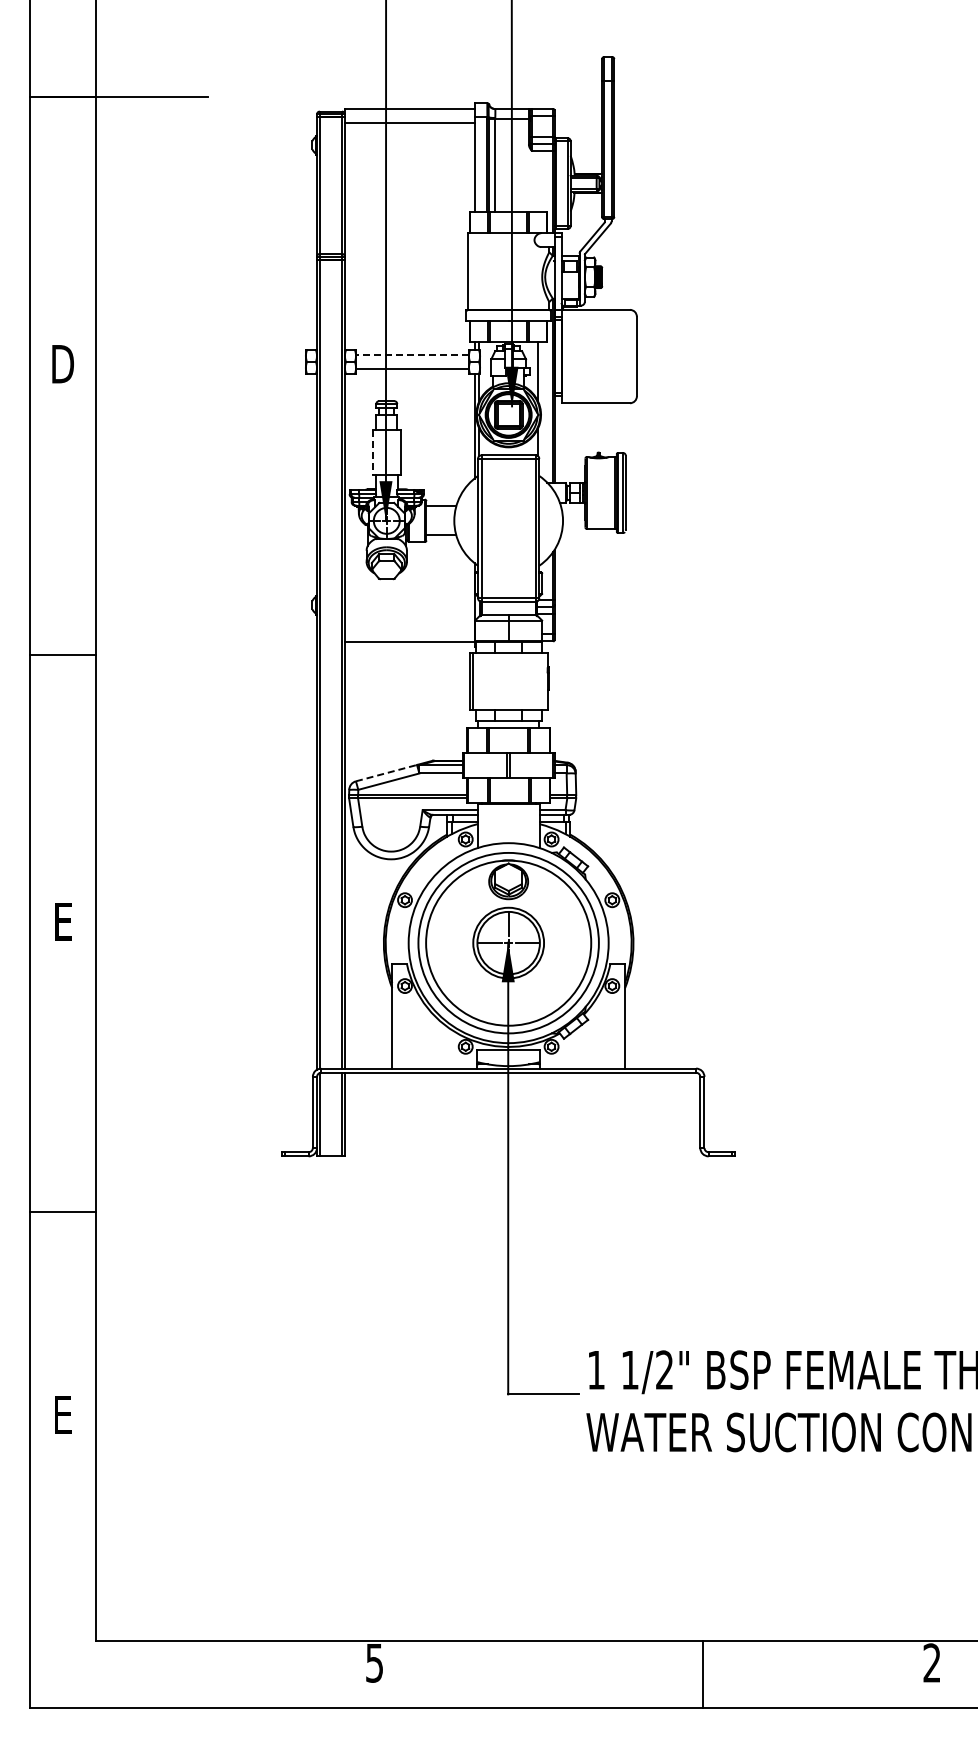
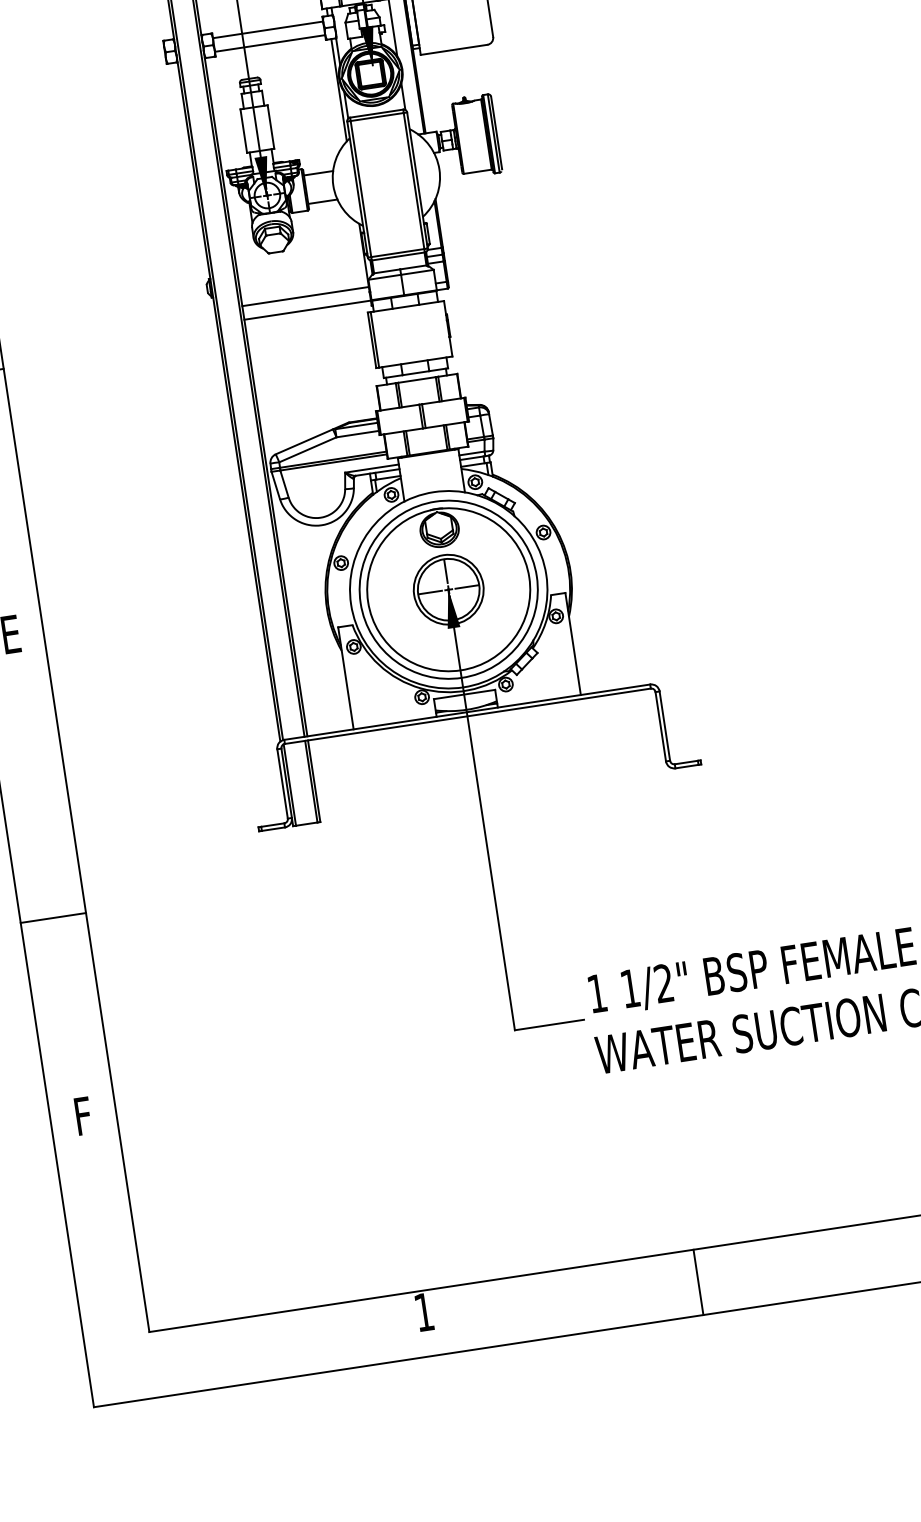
line: (412, 355) -> (268, 30), dashed -> solid
line: (372, 453) -> (243, 131), dashed -> solid
line: (409, 627) -> (305, 296), added
line: (386, 773) -> (304, 442), dashed -> solid
text: (63, 1414) -> (83, 1115), E -> F
text: (374, 1663) -> (424, 1312), 5 -> 1
line: (702, 1674) -> (698, 1282), moved

